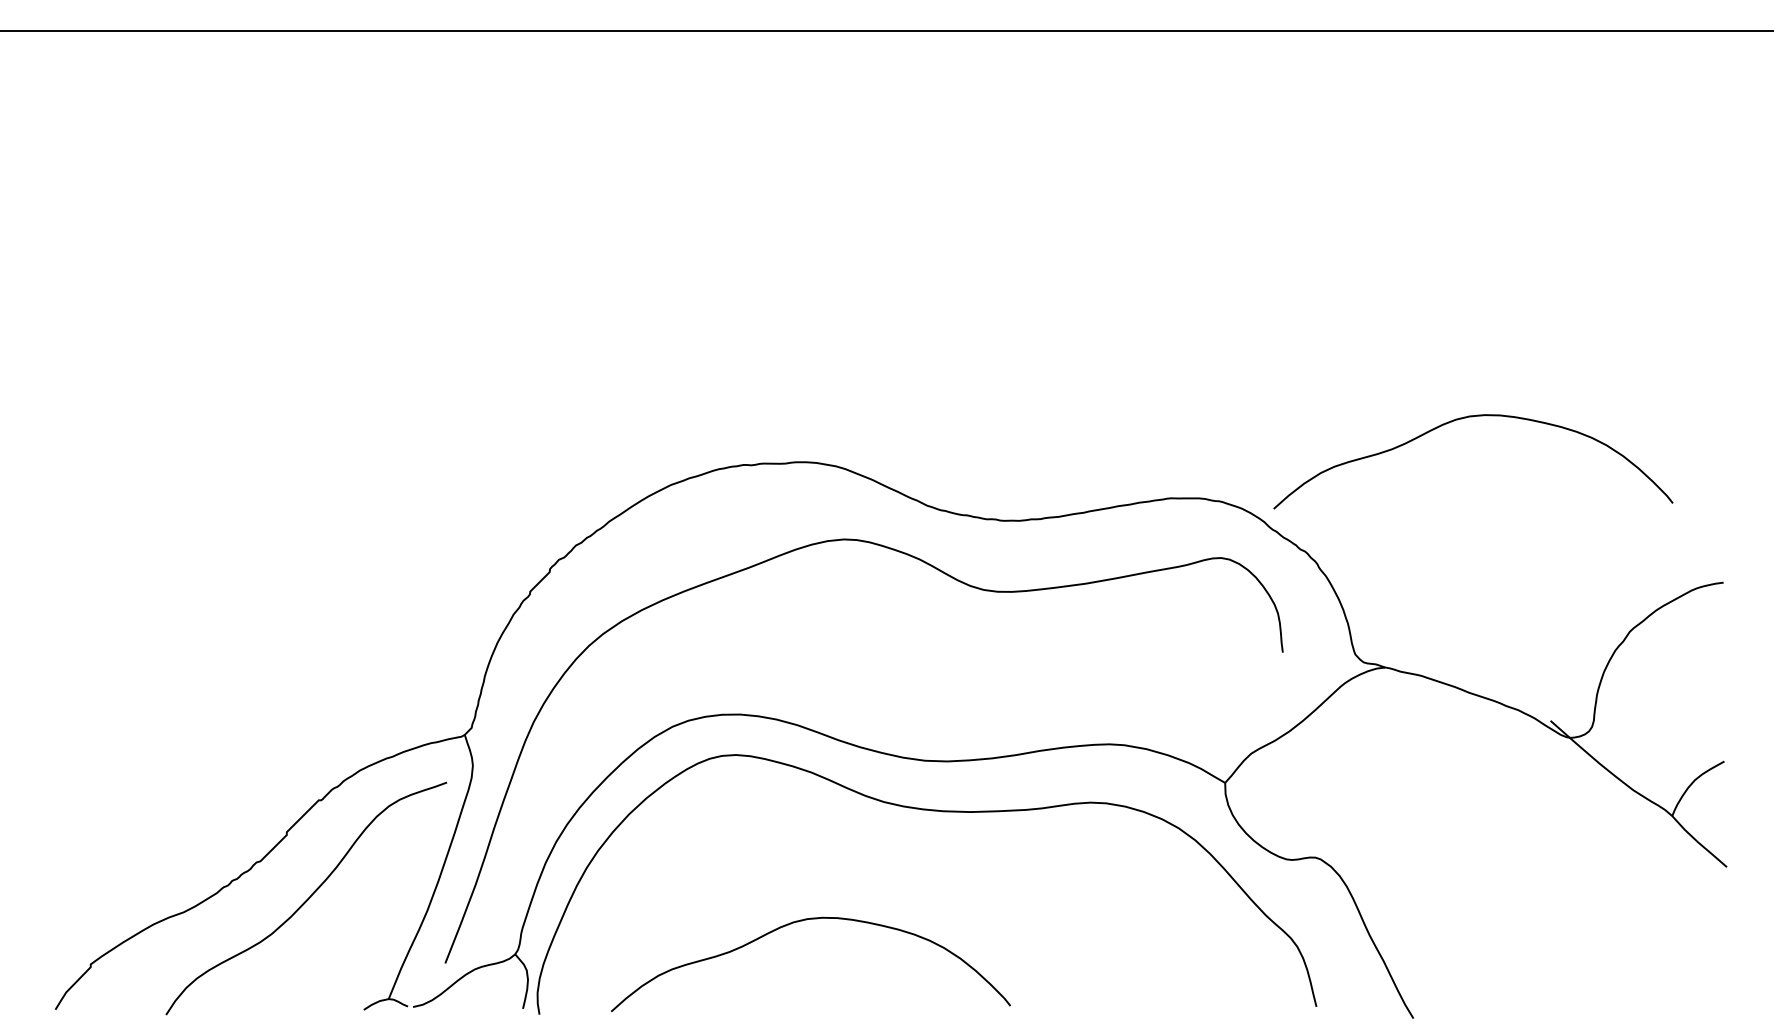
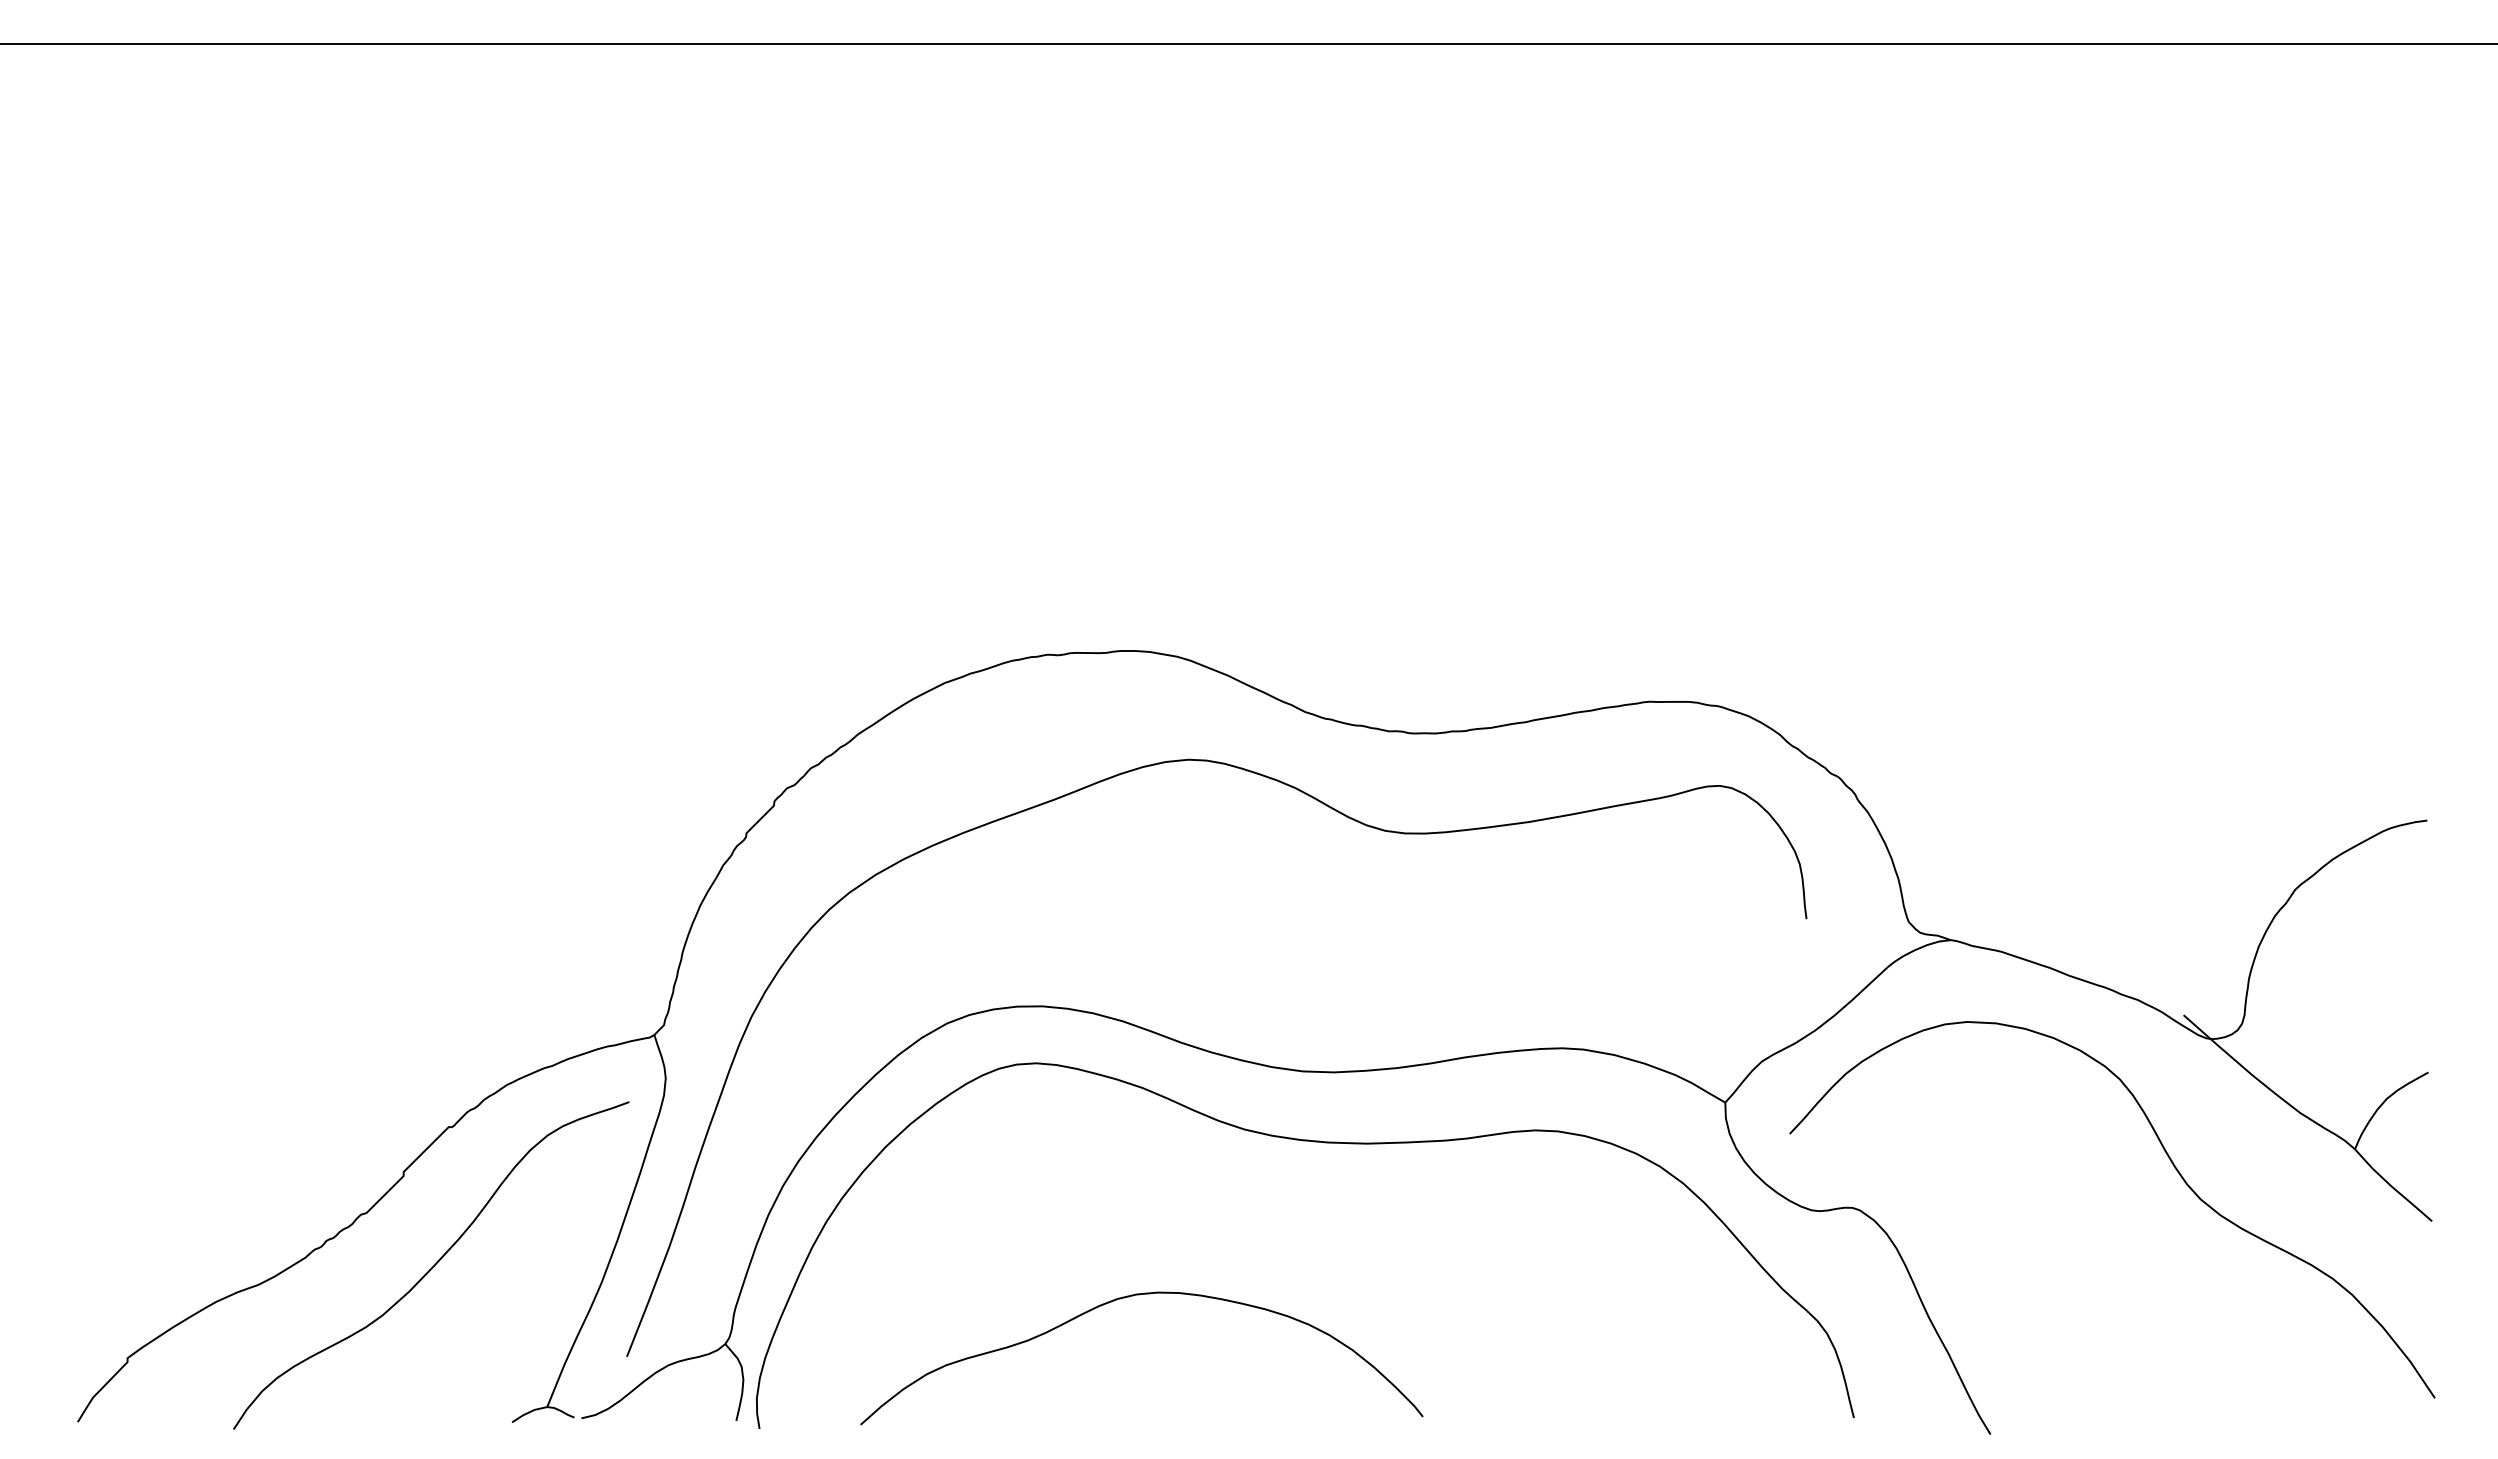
curve: (1464, 418) -> (2062, 589), removed
curve: (1544, 829) -> (2174, 1168), added

